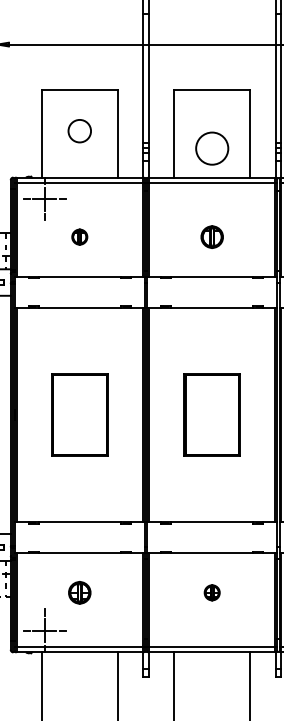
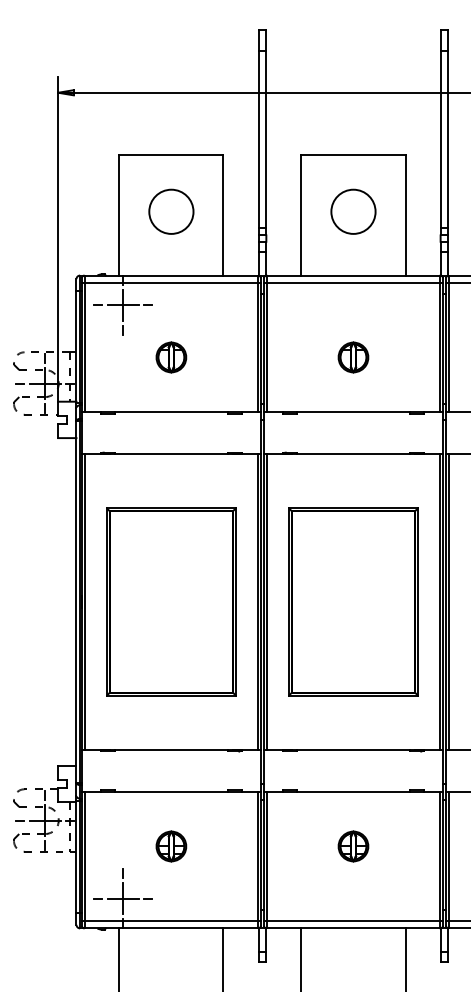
circle: (79, 130) -> (171, 211), size x1.43
circle: (212, 148) -> (353, 211), moved
part: (79, 237) -> (171, 357), size x1.43
part: (79, 414) -> (171, 601), size x1.67
part: (212, 414) -> (353, 601), size x1.67
part: (212, 592) -> (353, 846), size x1.43

